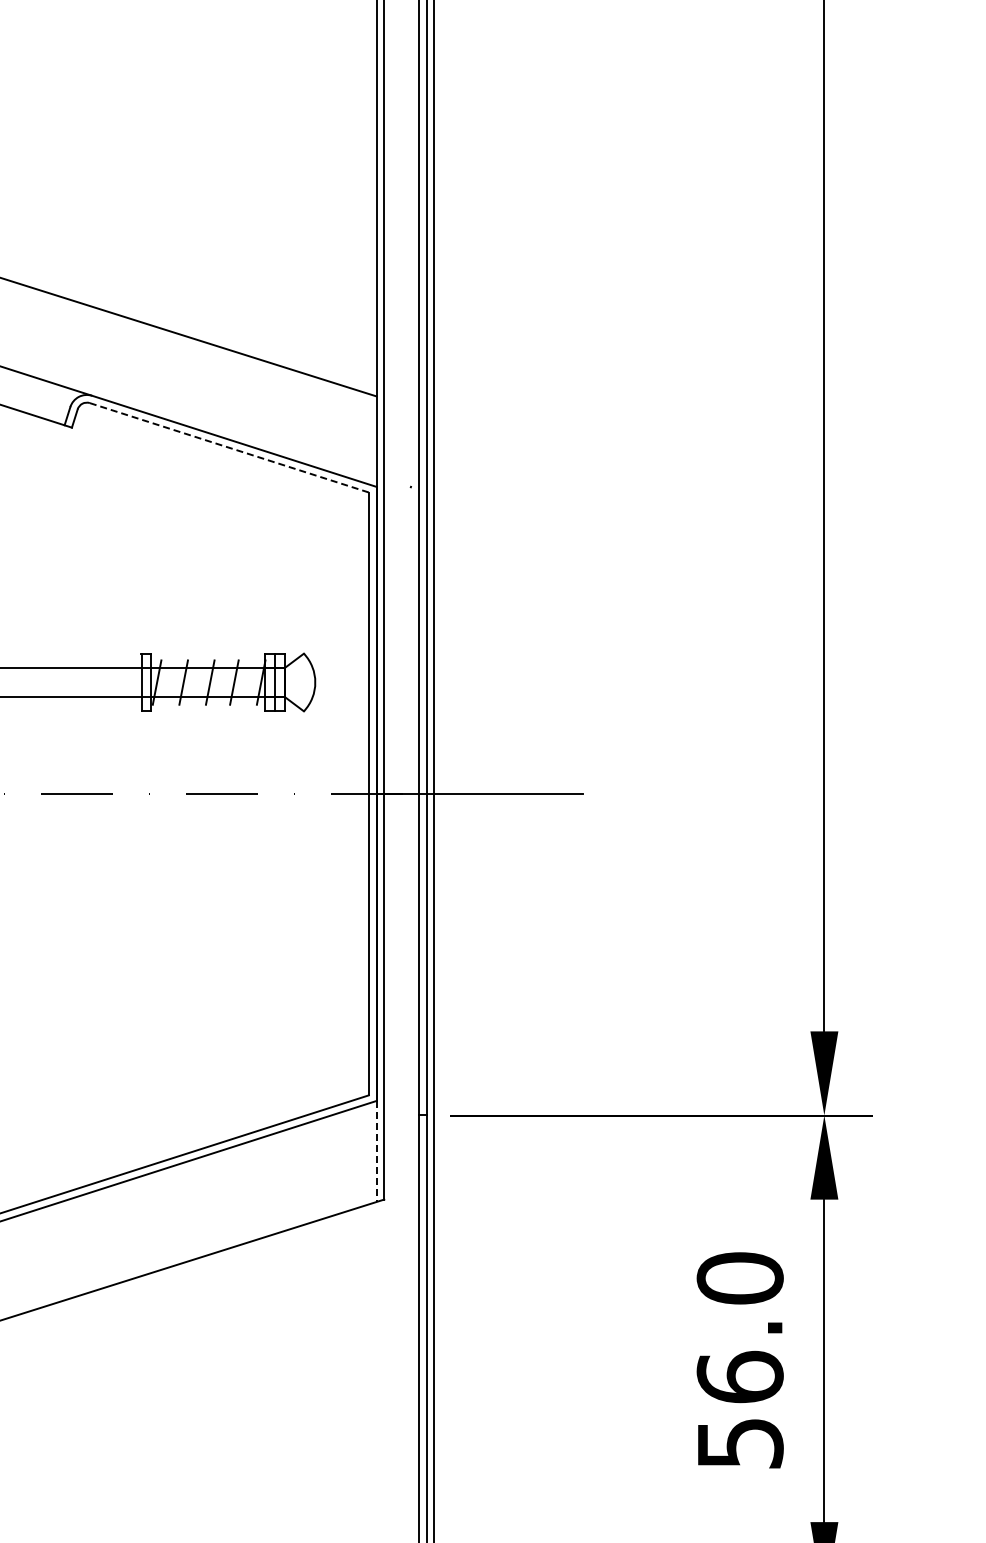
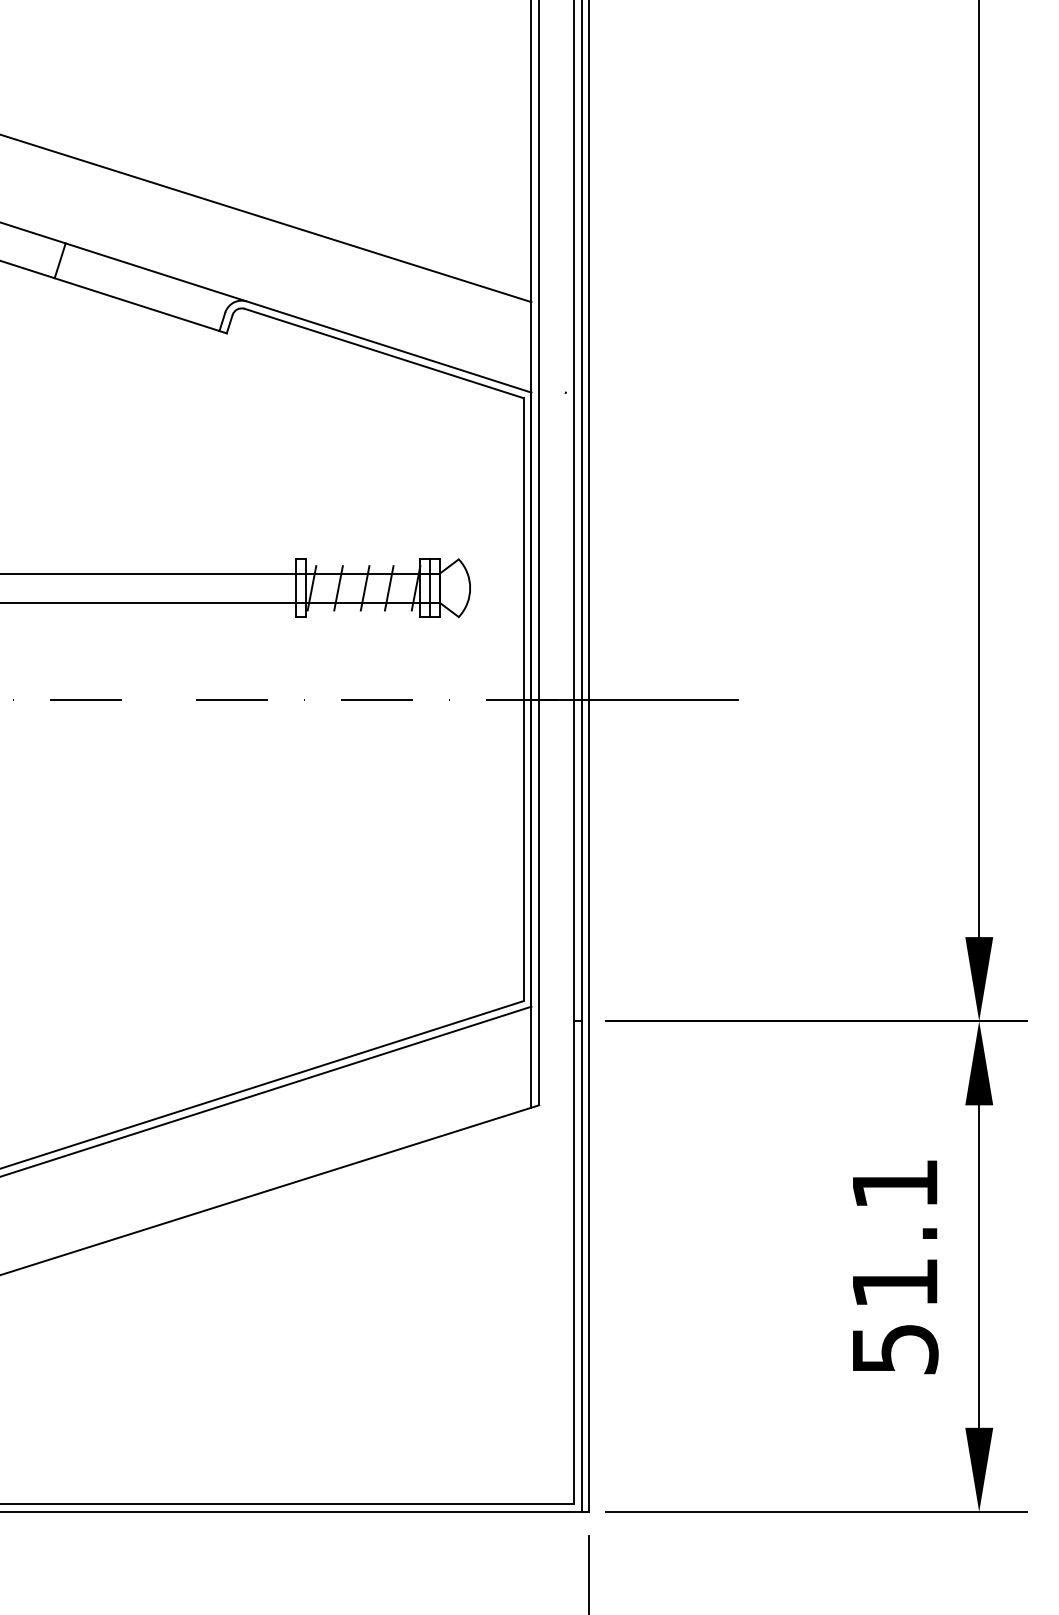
line: (229, 447) -> (384, 353), dashed -> solid
line: (376, 1151) -> (531, 1057), dashed -> solid
text: (739, 1327) -> (894, 1233), 56.0 -> 51.1

